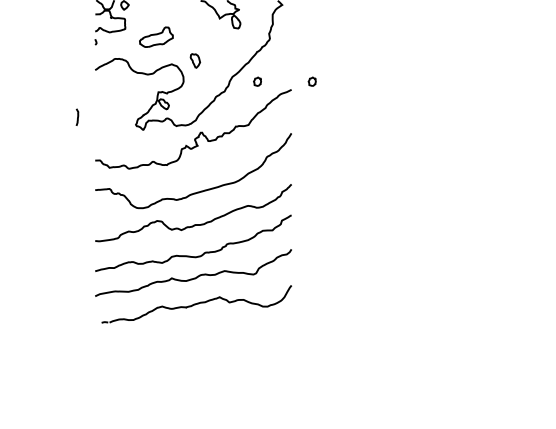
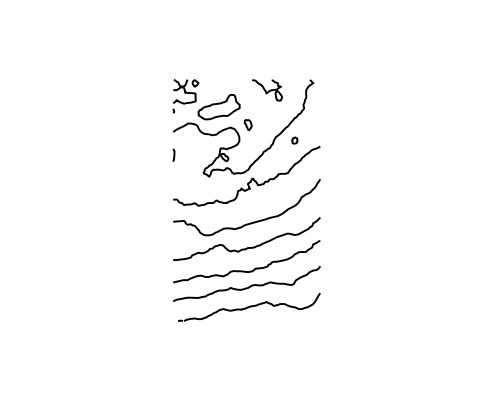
part: (155, 37) -> (218, 107), size x1.67
part: (311, 81) -> (335, 140), removed
curve: (76, 116) -> (173, 154), moved

